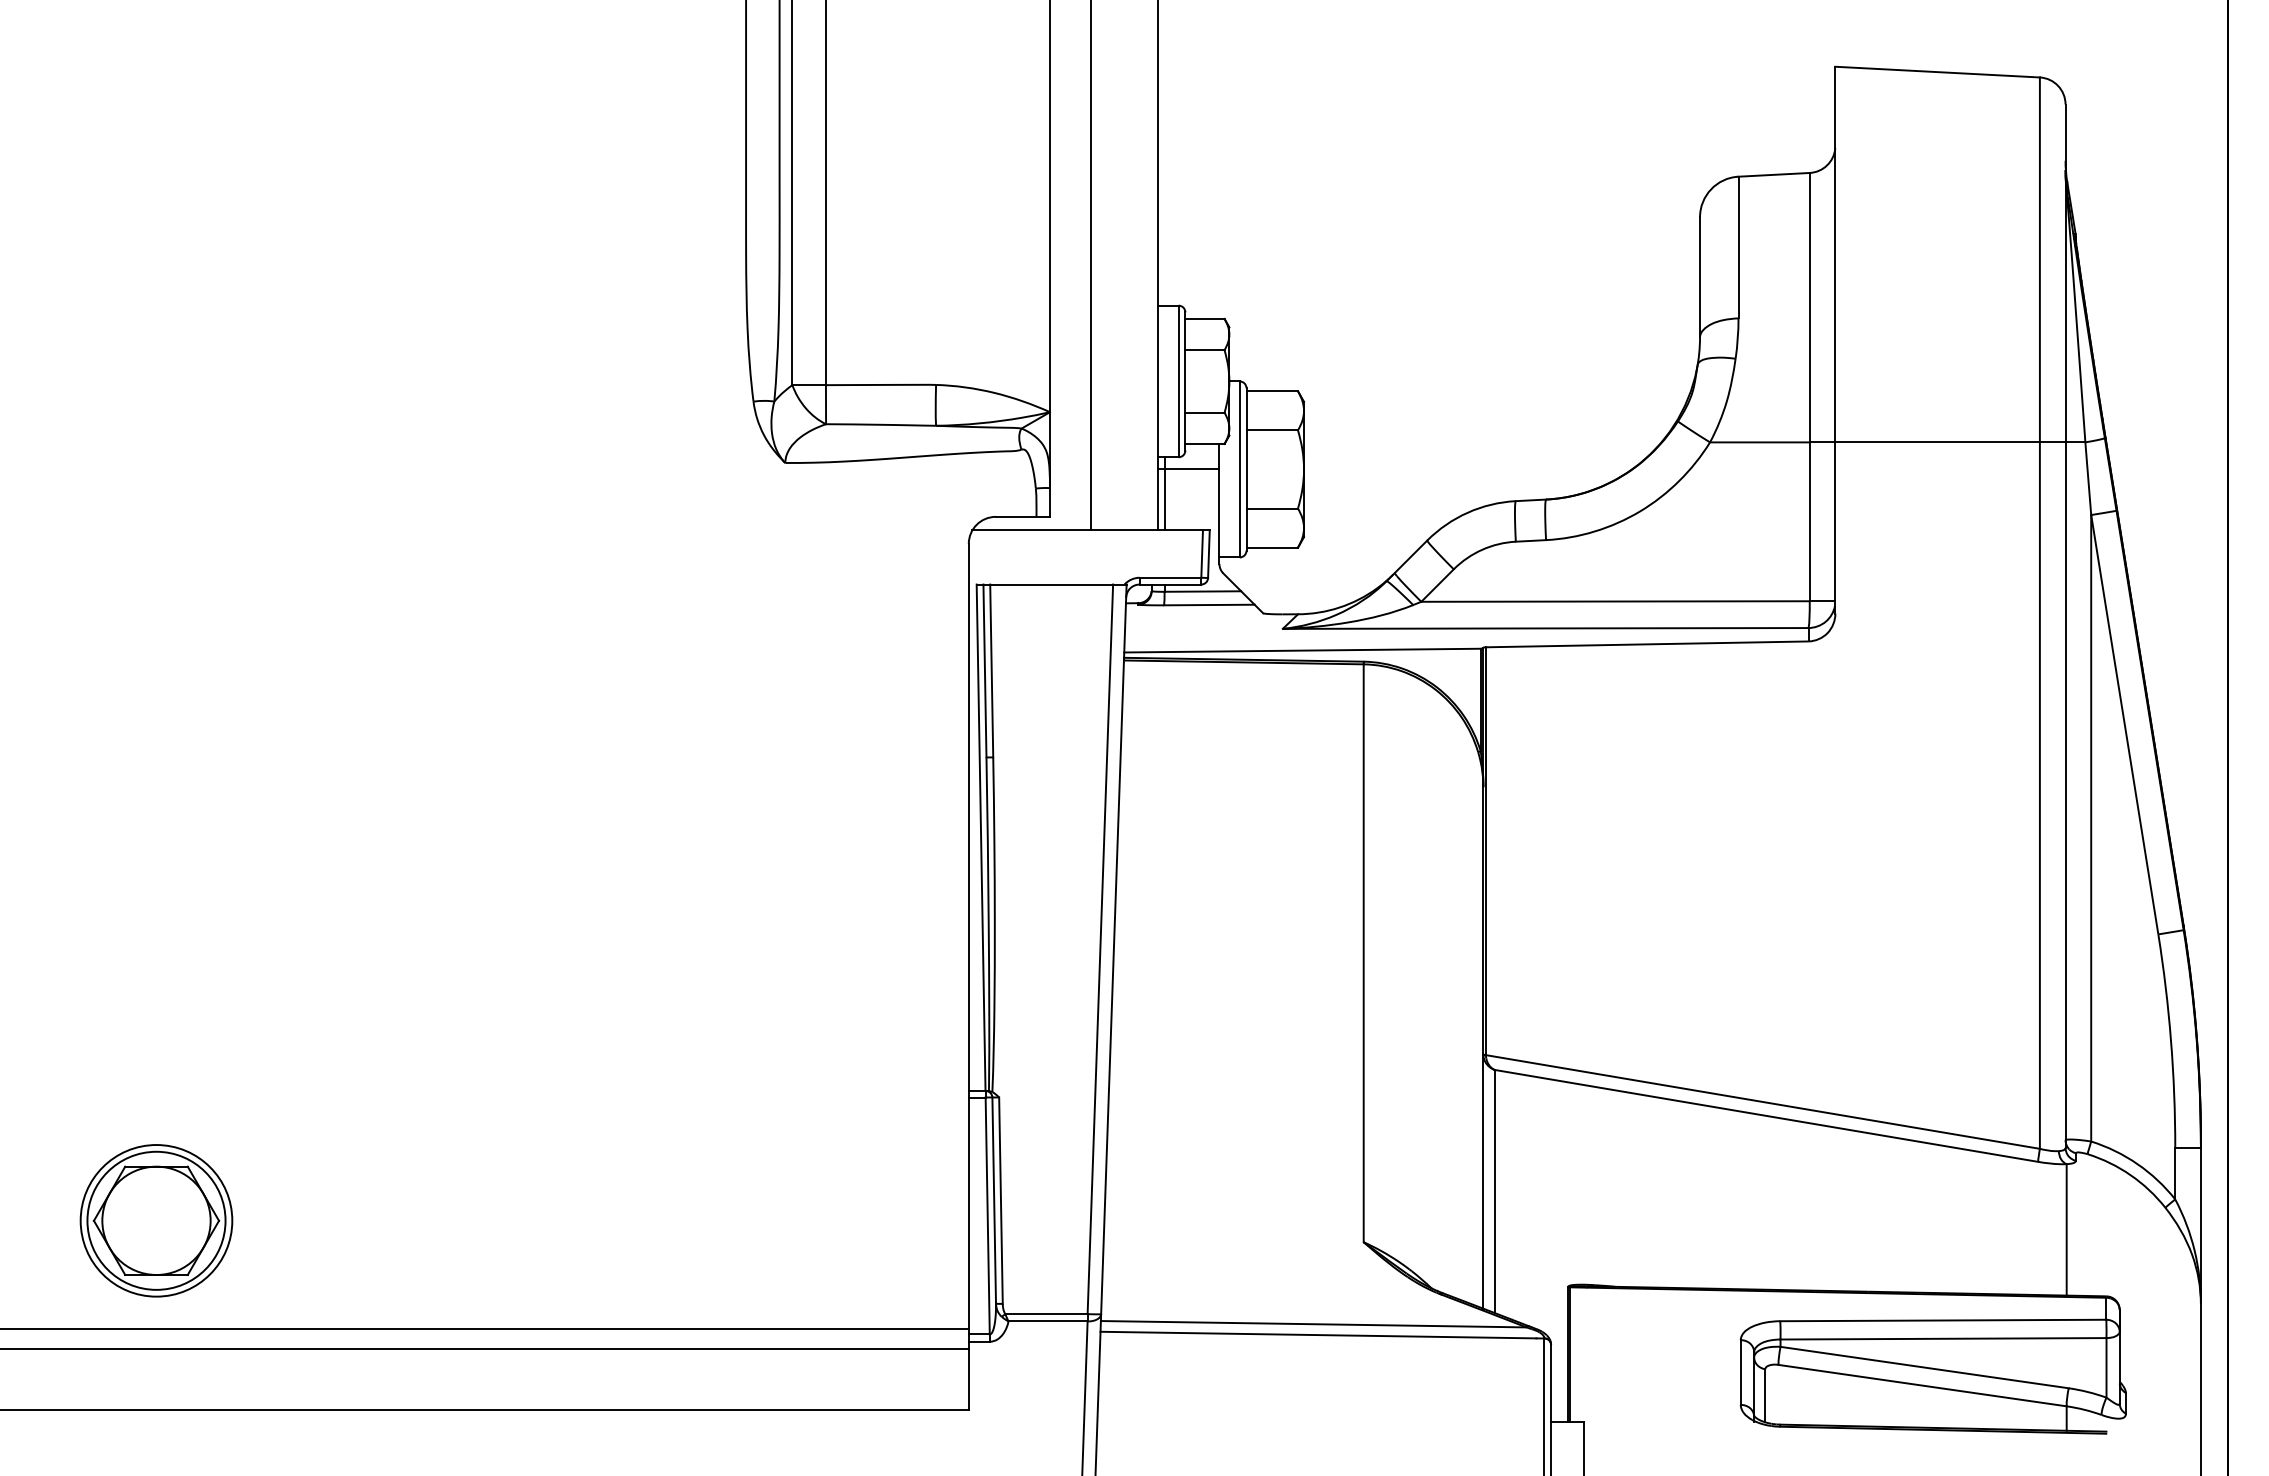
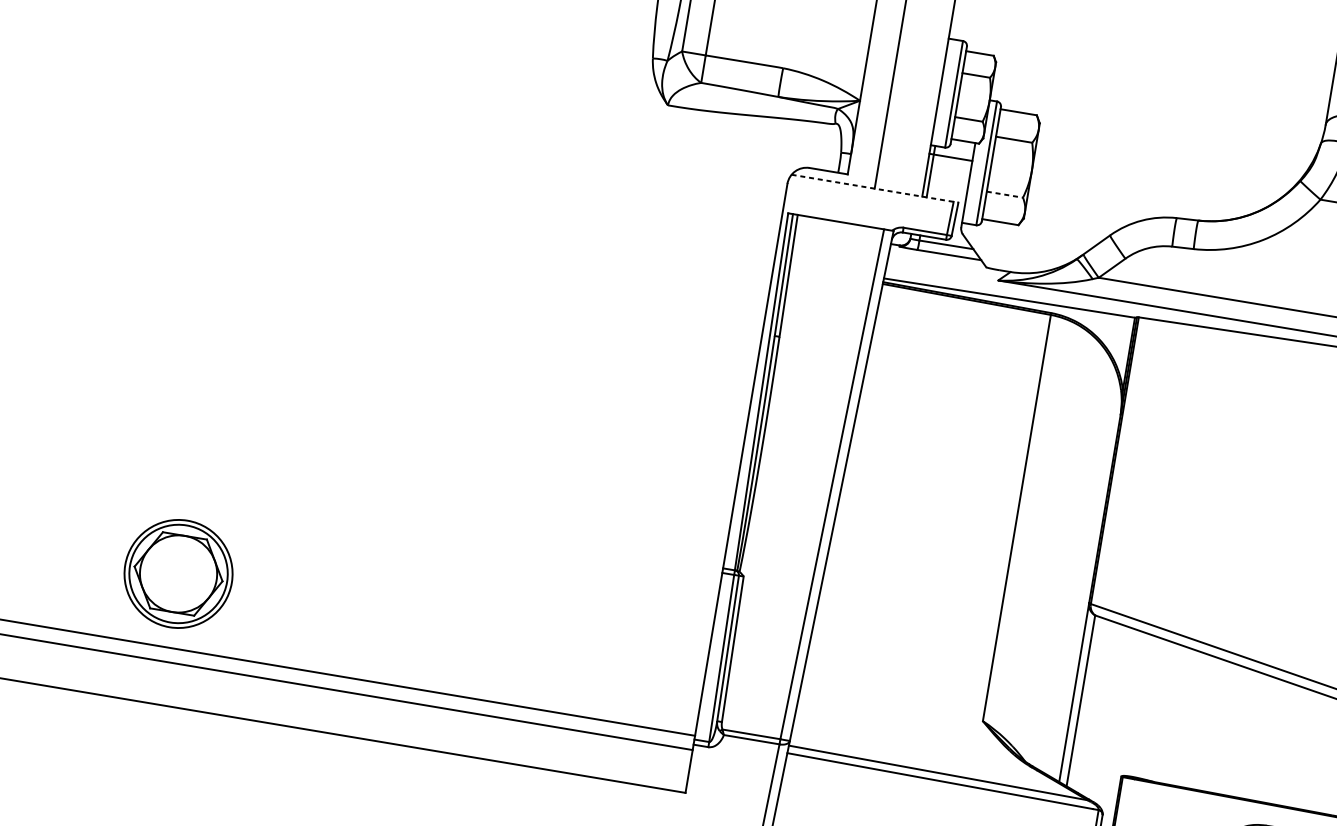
line: (1272, 508) -> (1005, 194), solid -> dashed
line: (1091, 530) -> (875, 188), solid -> dashed
part: (156, 1220) -> (178, 573), moved

